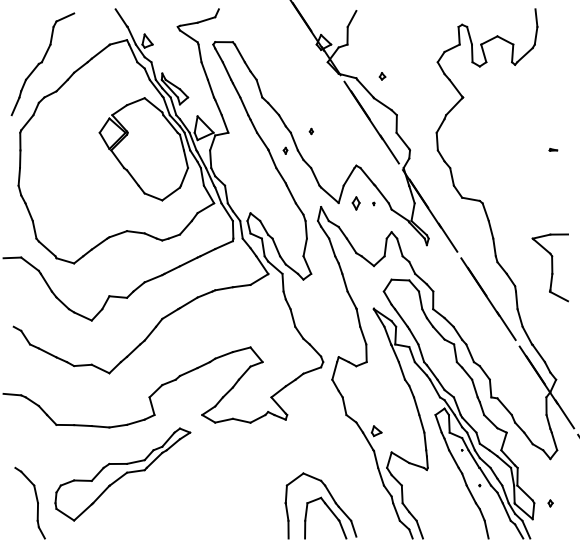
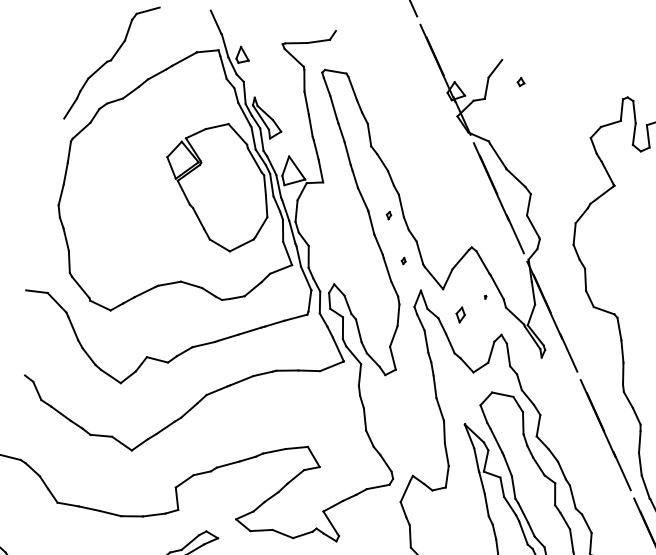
part: (382, 76) -> (521, 82), moved
part: (310, 131) -> (402, 260), moved
part: (355, 203) -> (459, 314), moved

